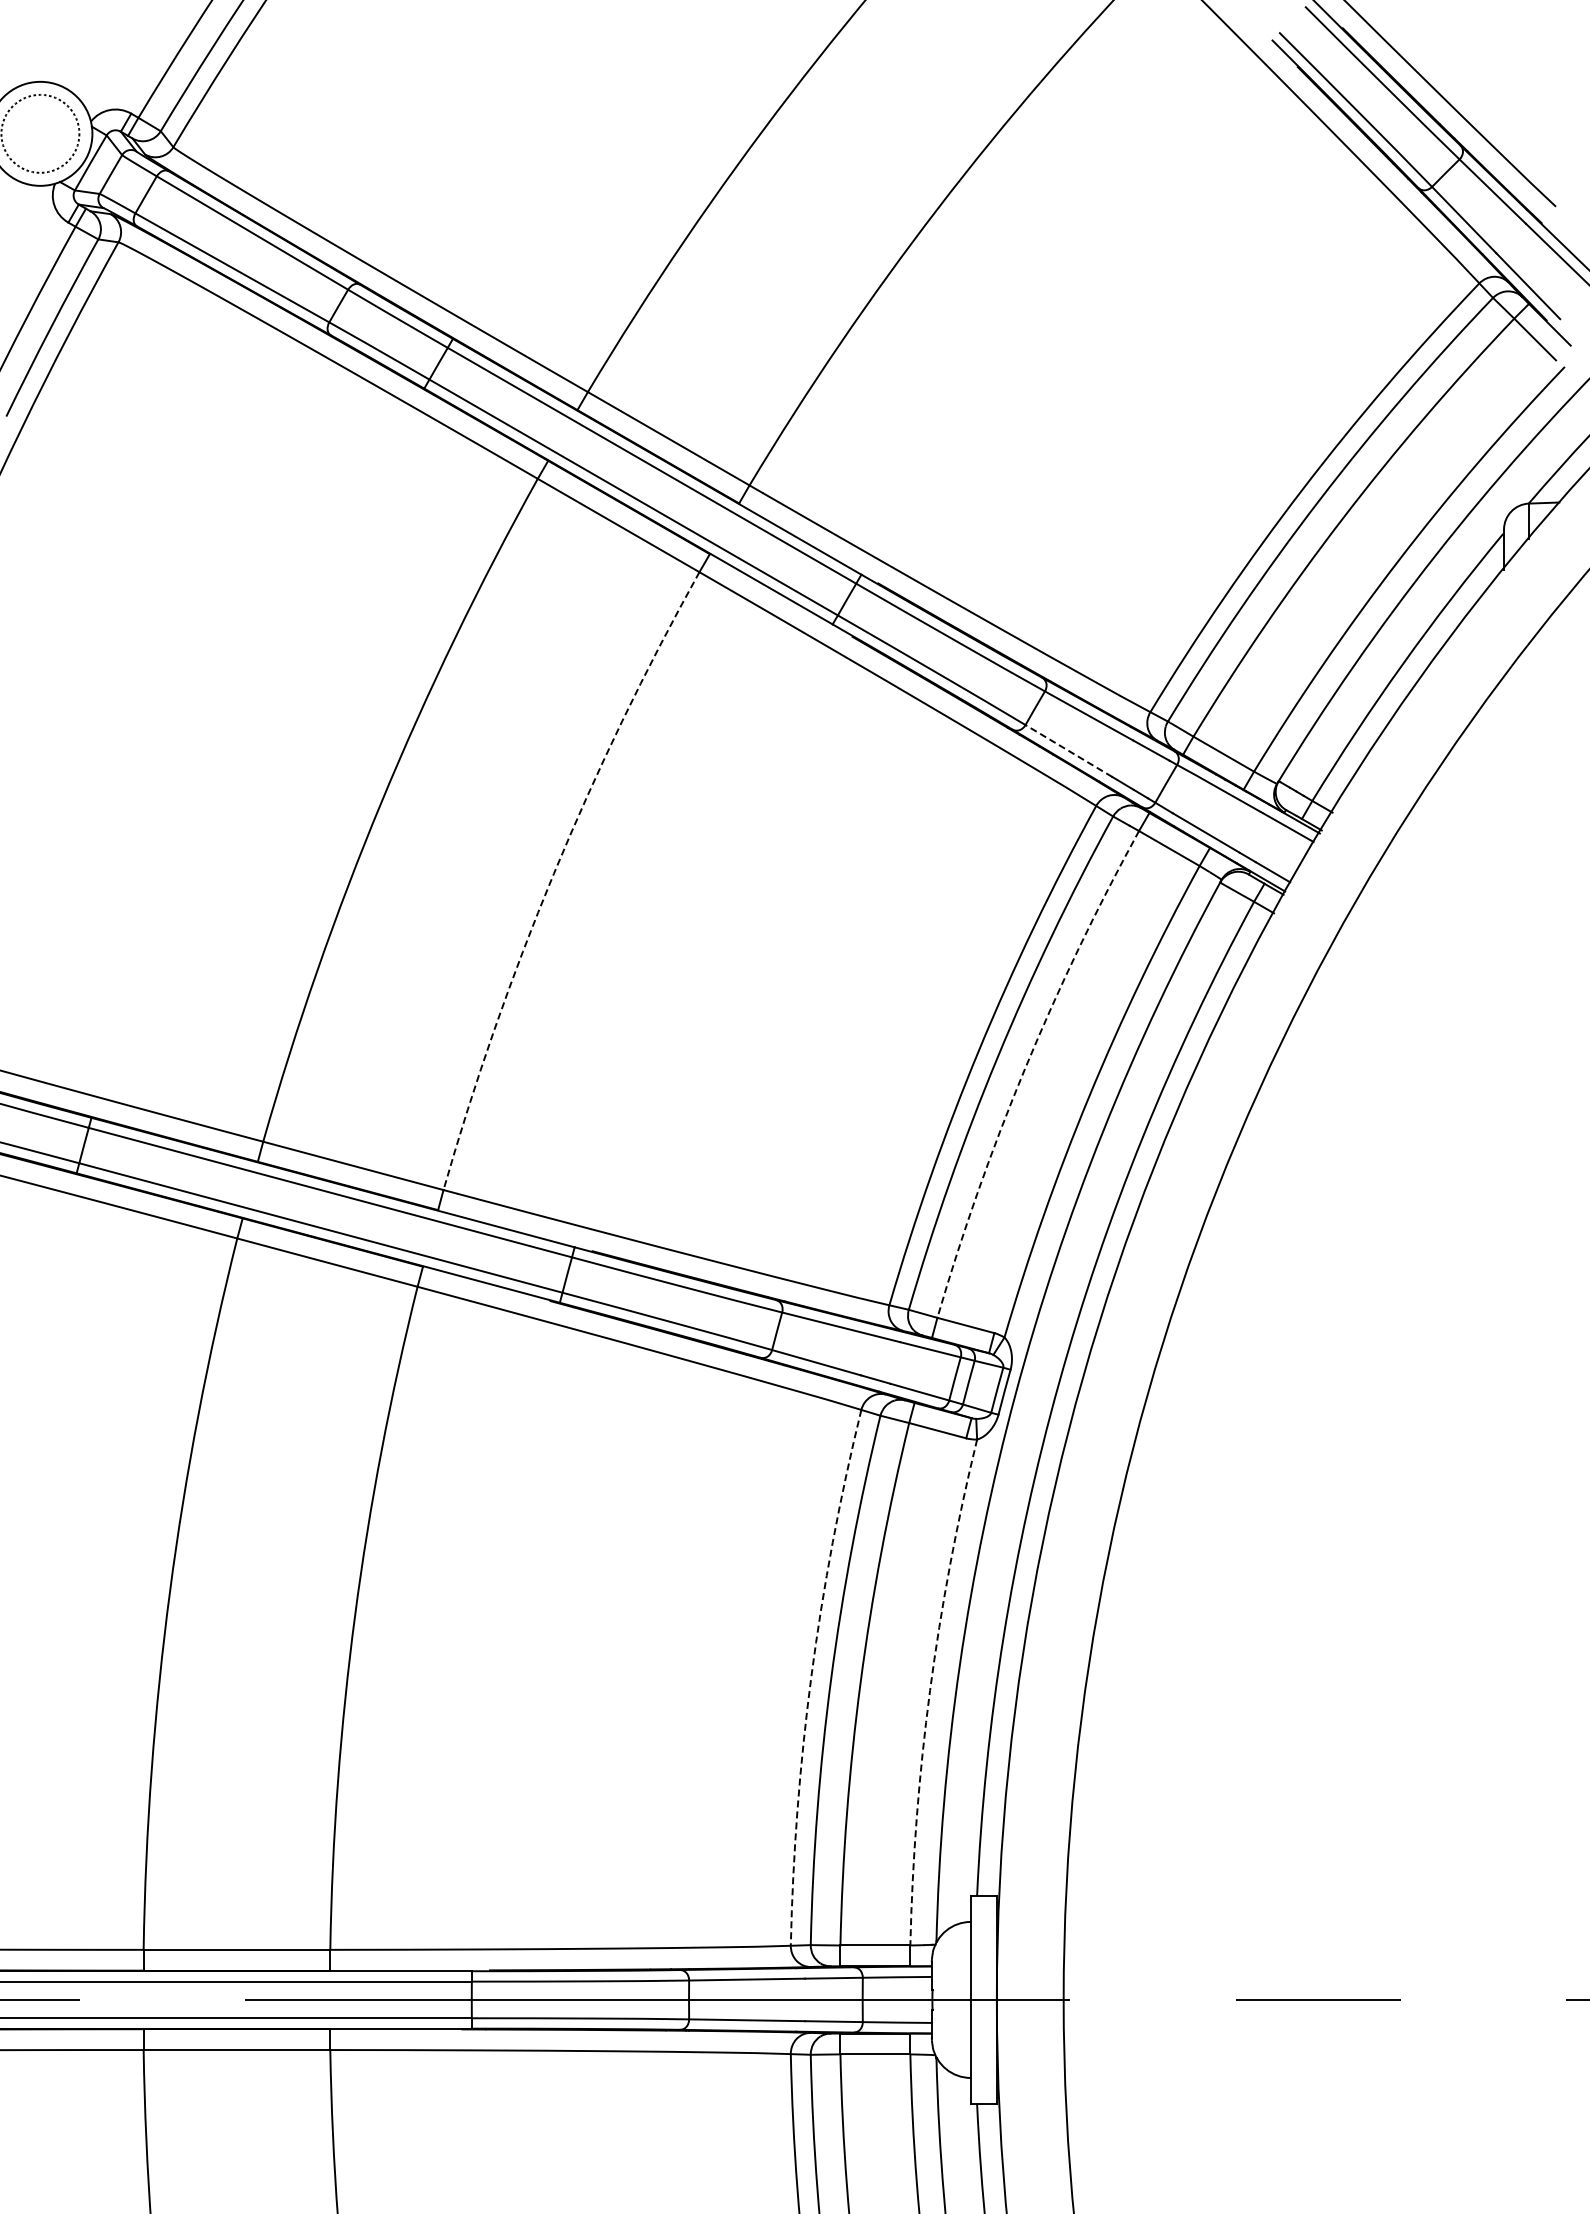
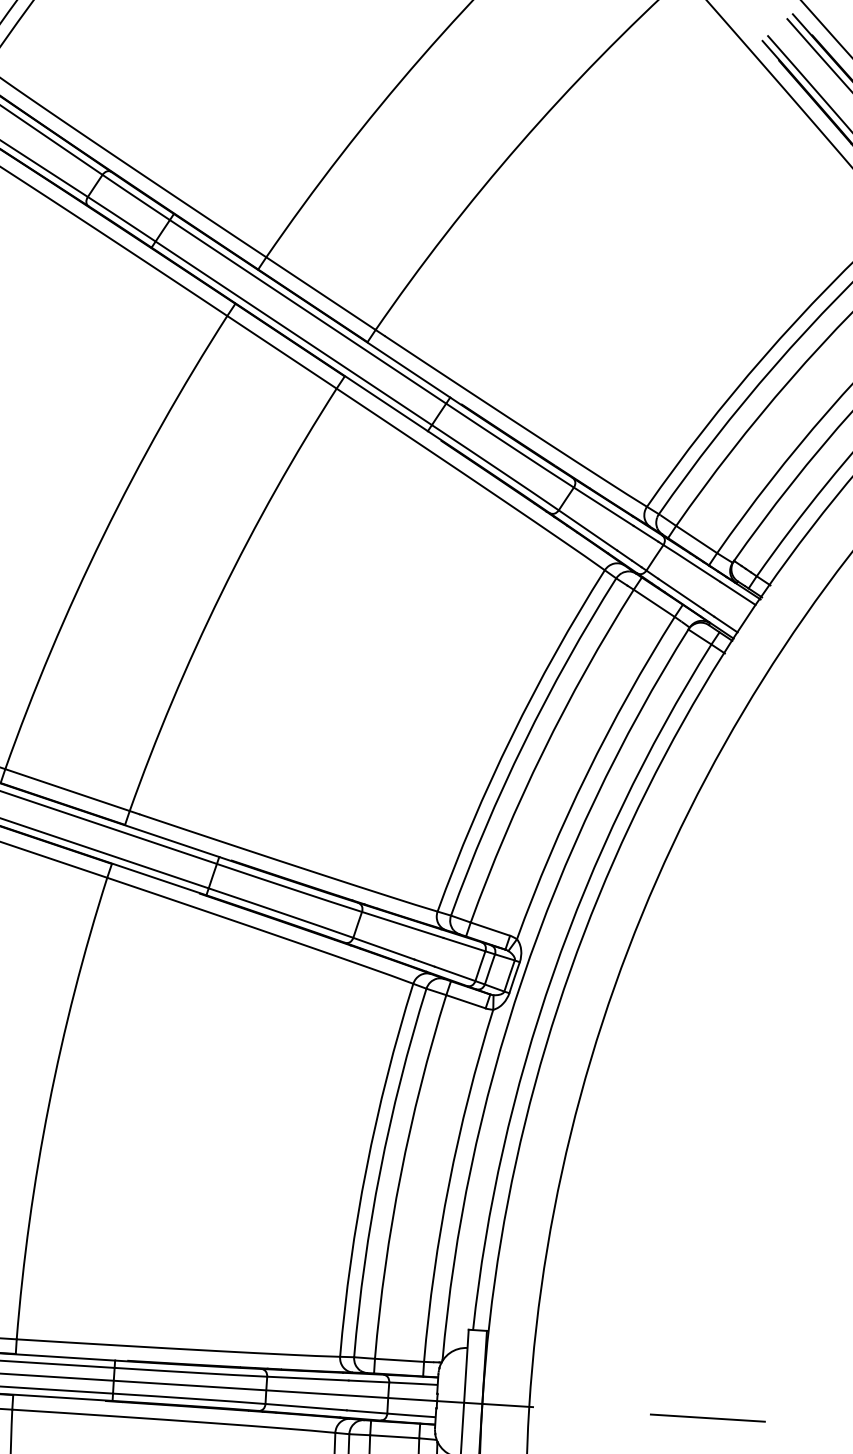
line: (1068, 750) -> (587, 530), dashed -> solid
arc: (553, 873) -> (220, 593), dashed -> solid
arc: (1025, 1068) -> (543, 751), dashed -> solid
arc: (811, 1675) -> (366, 1168), dashed -> solid
arc: (930, 1690) -> (449, 1183), dashed -> solid

